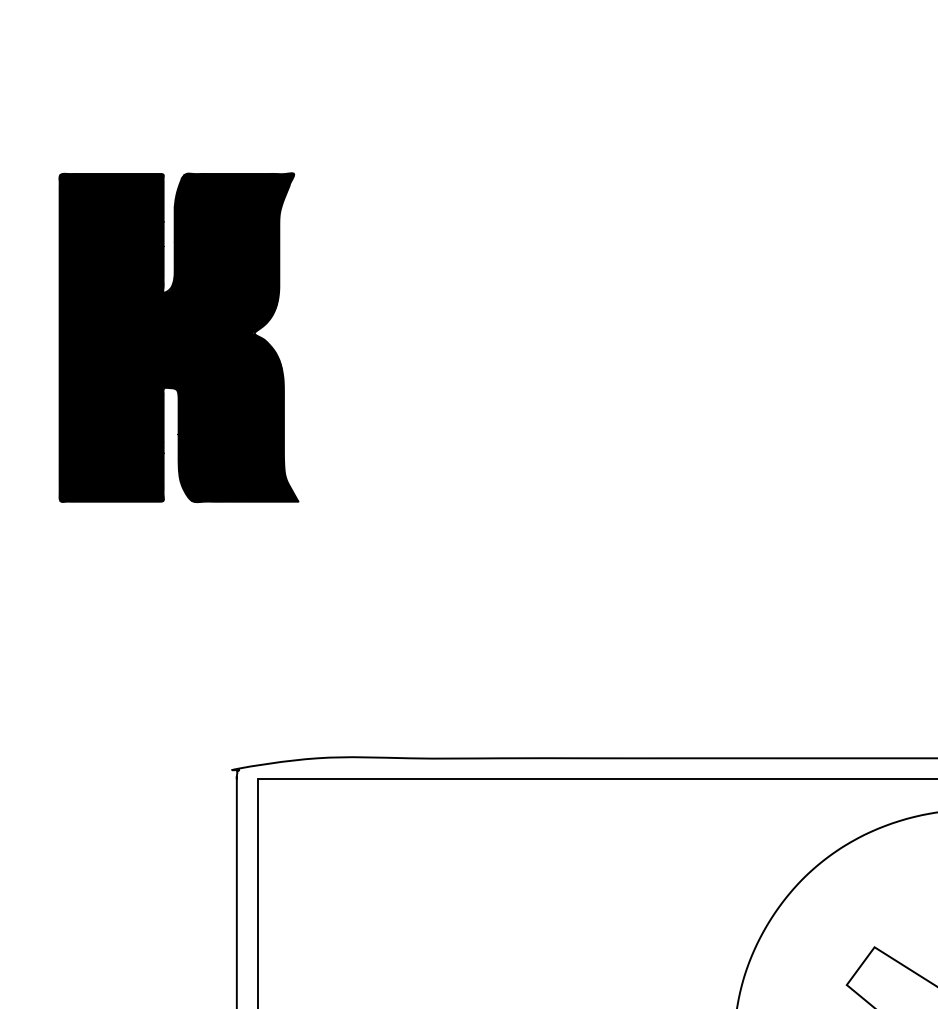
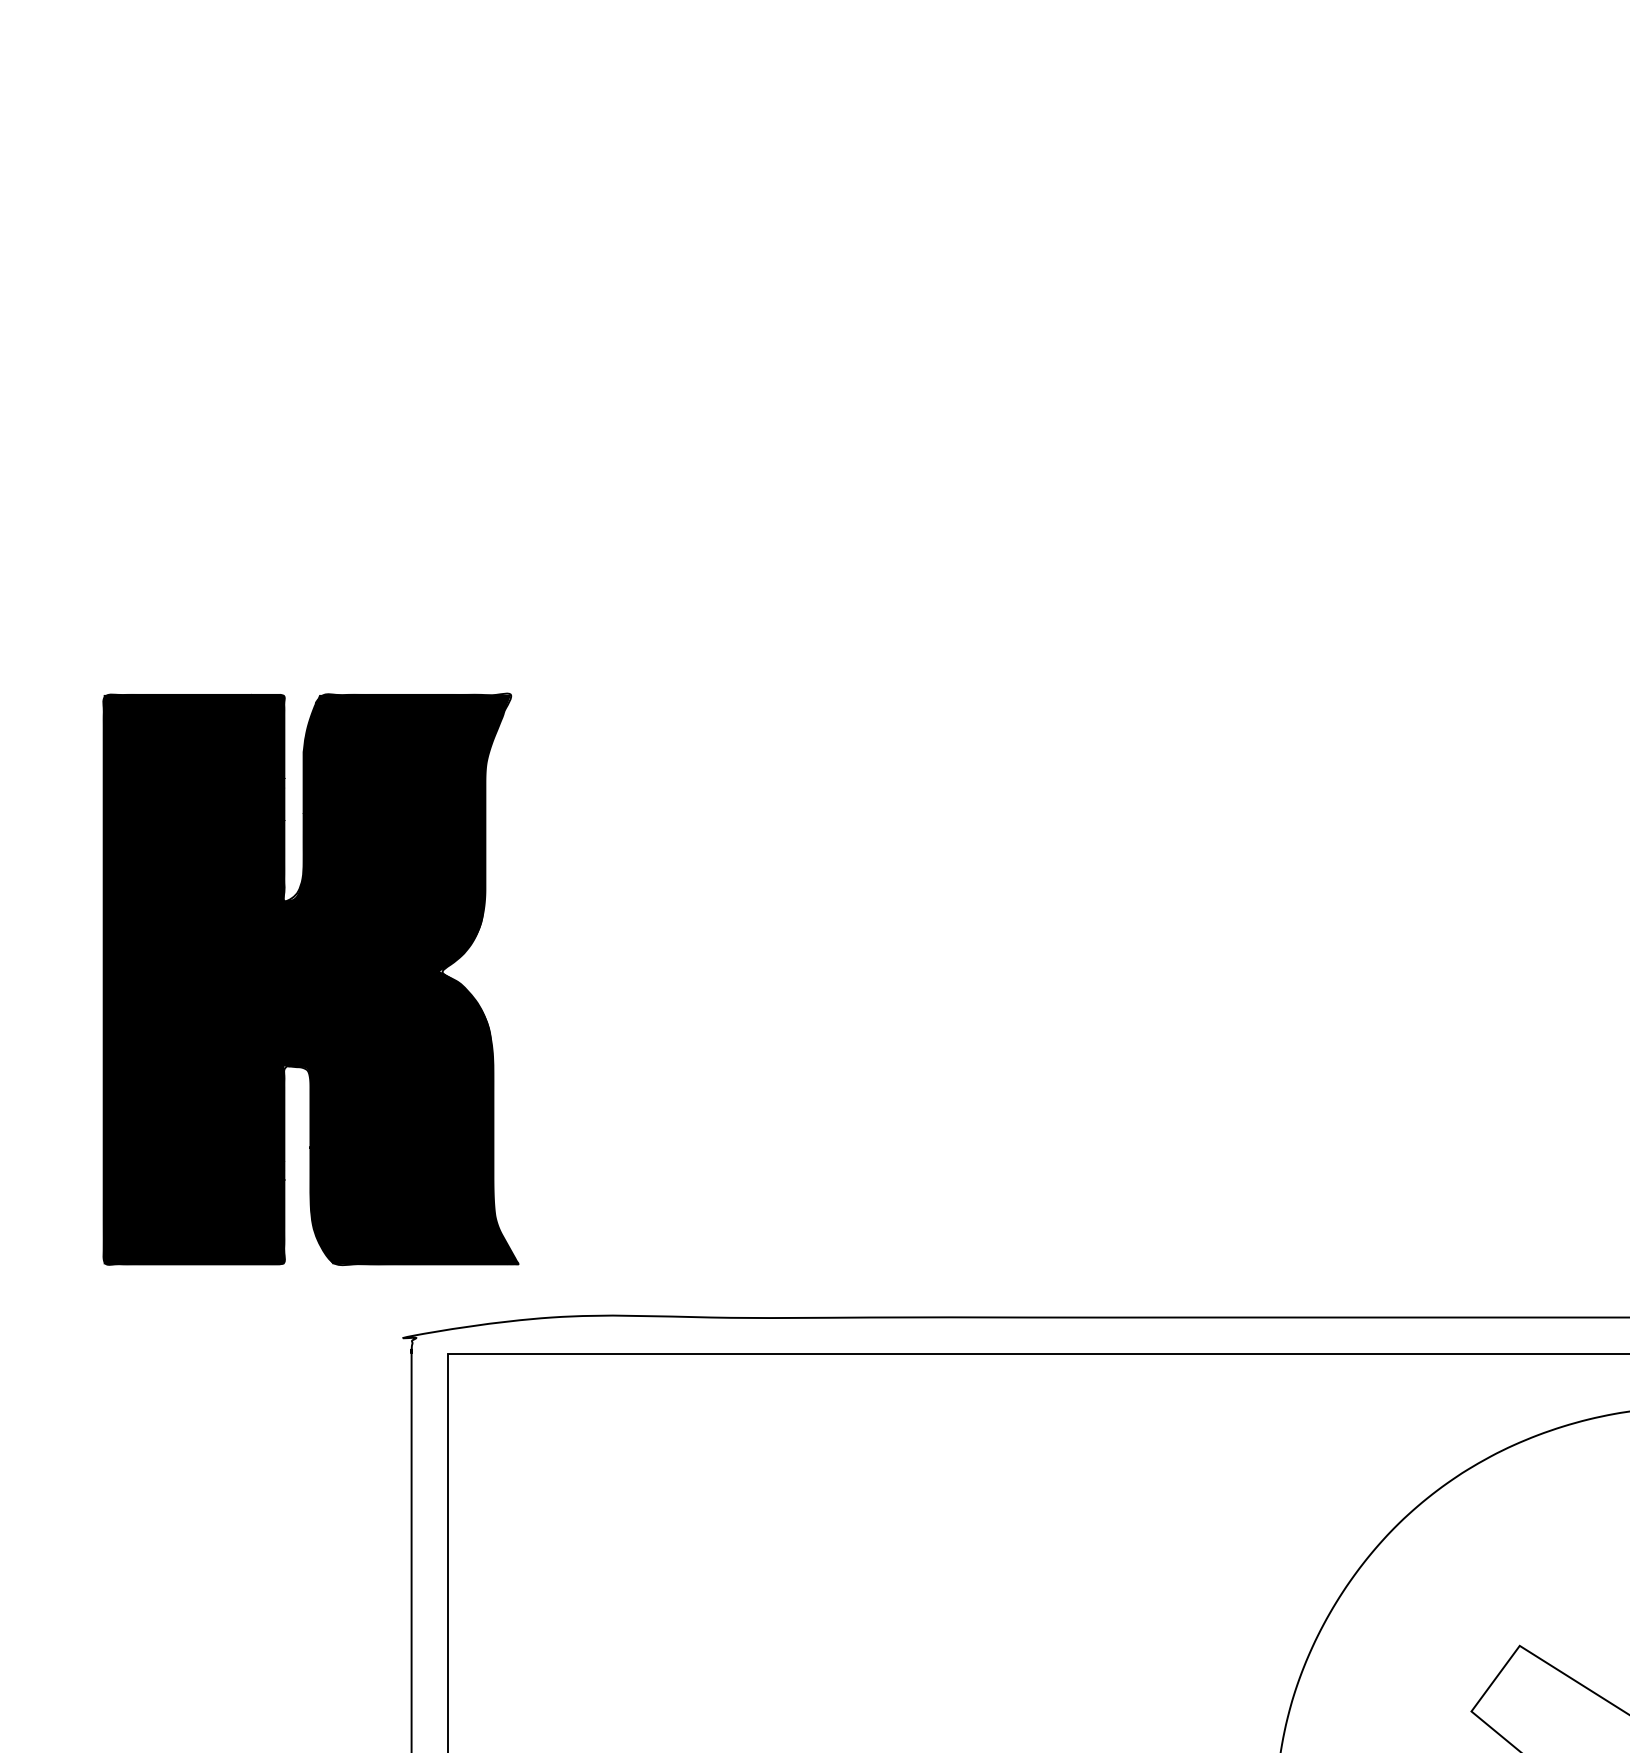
part: (178, 337) -> (310, 979), moved

